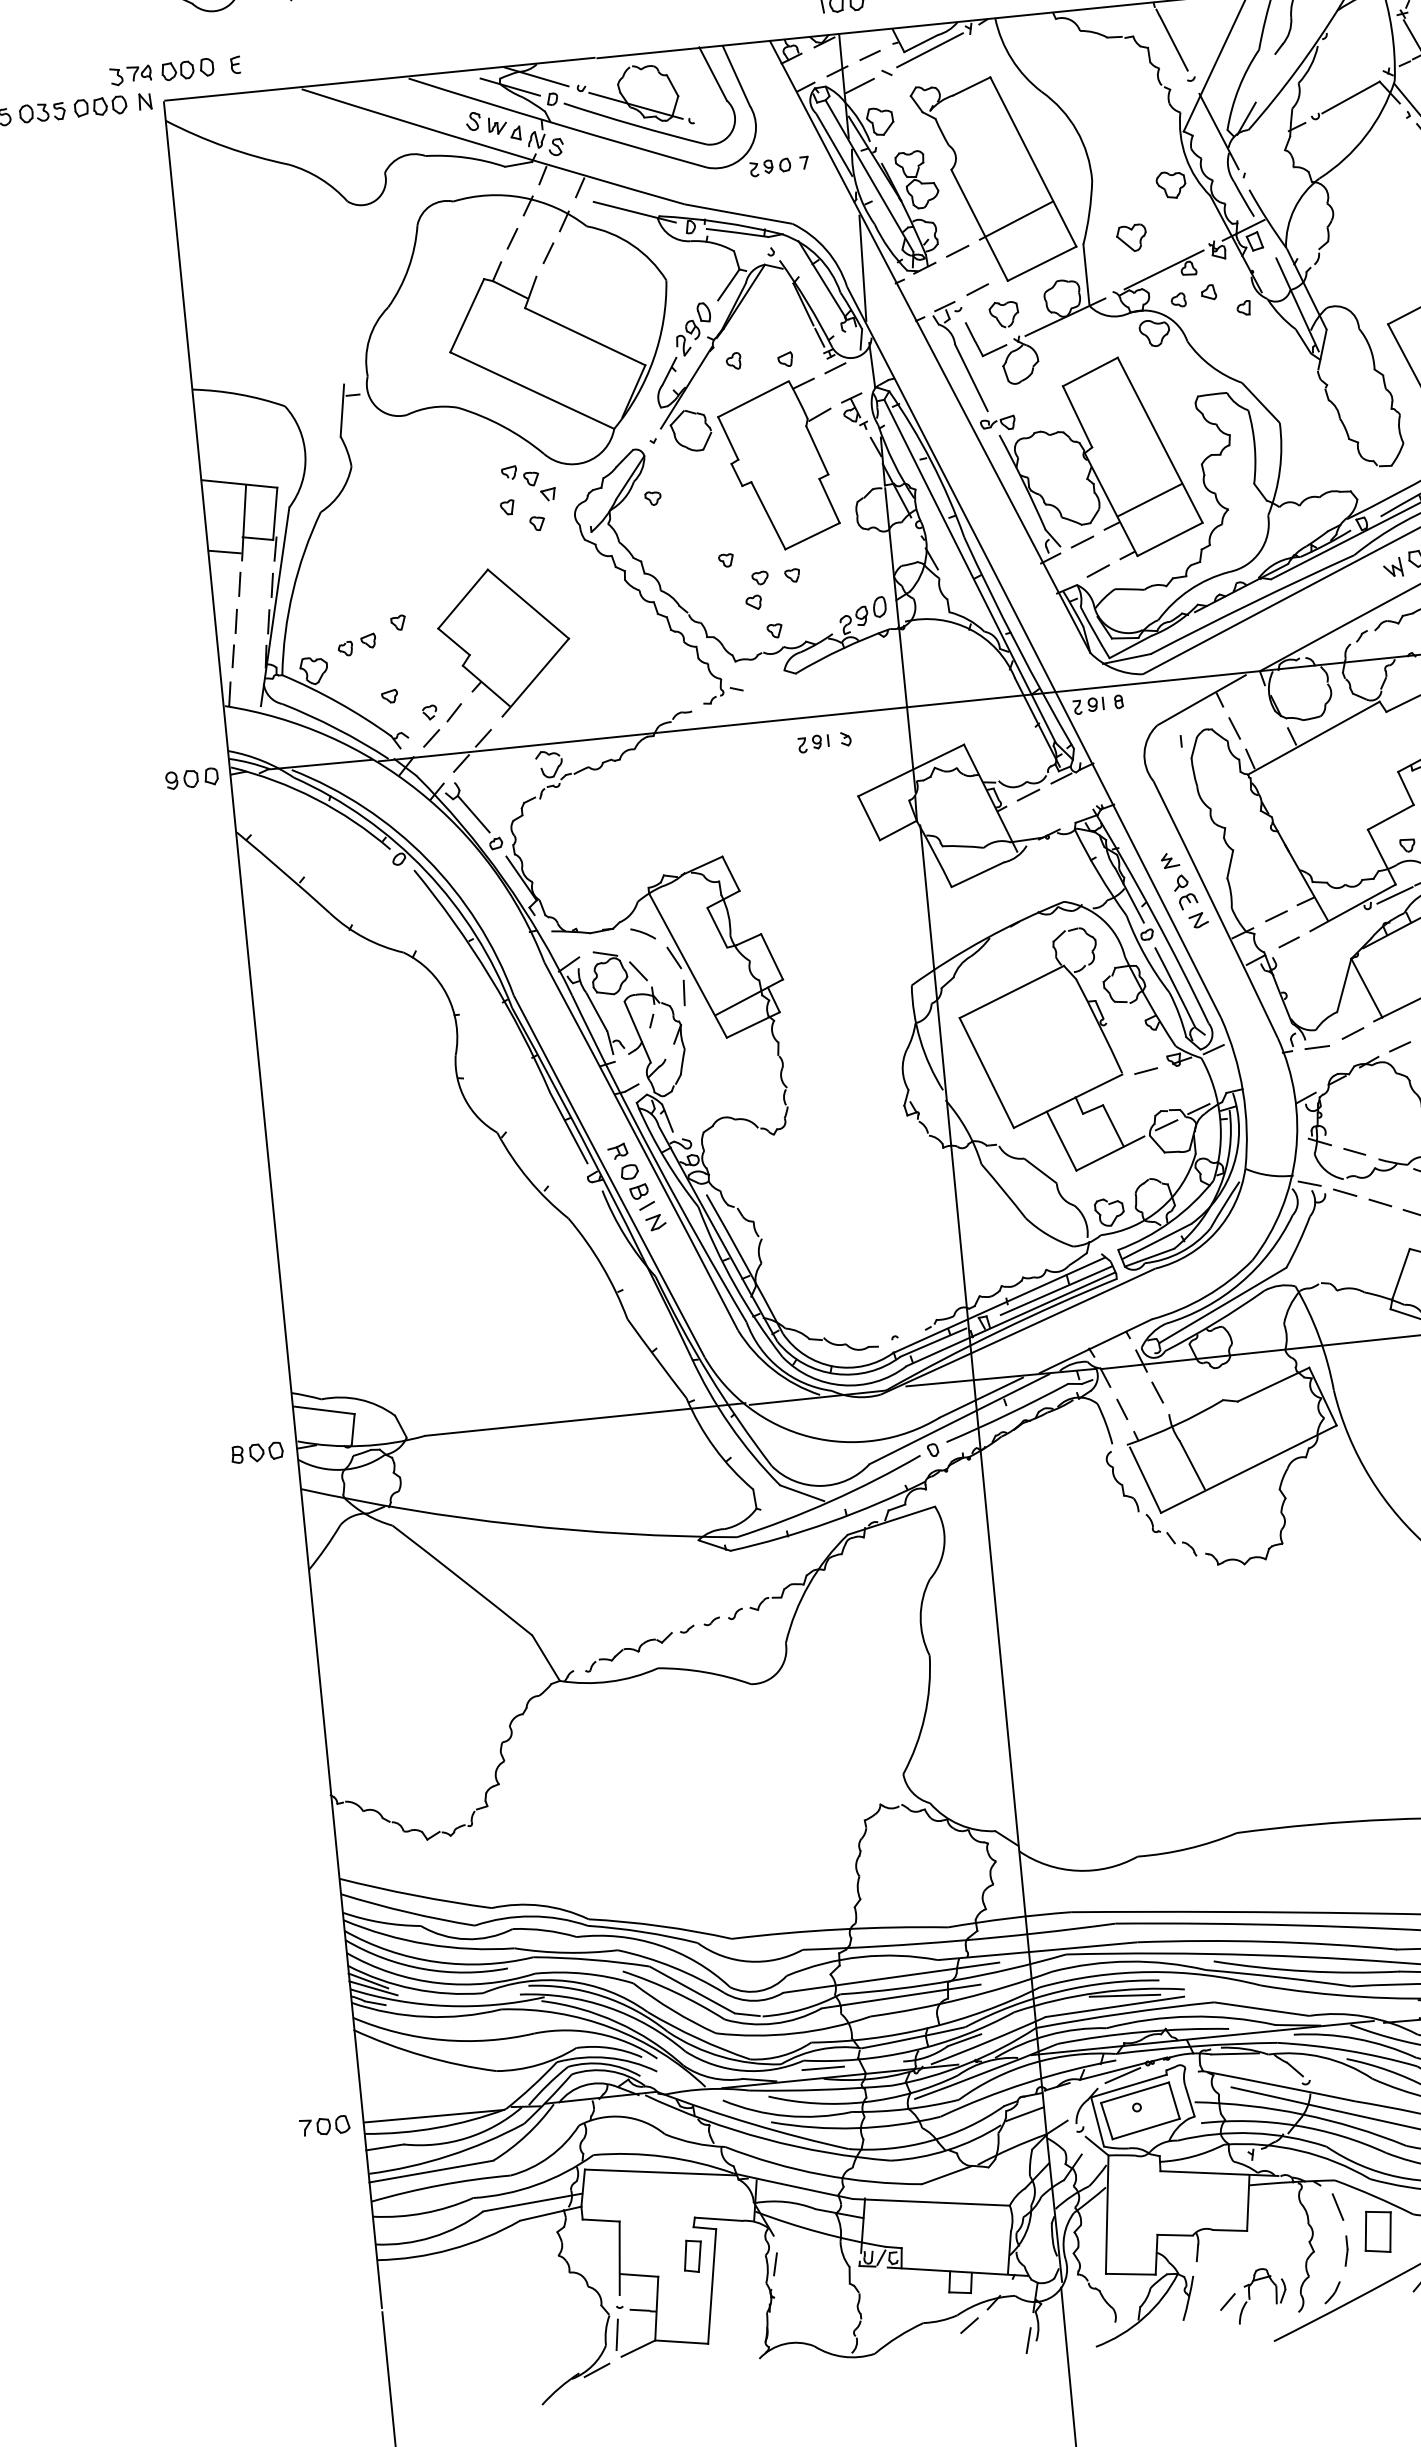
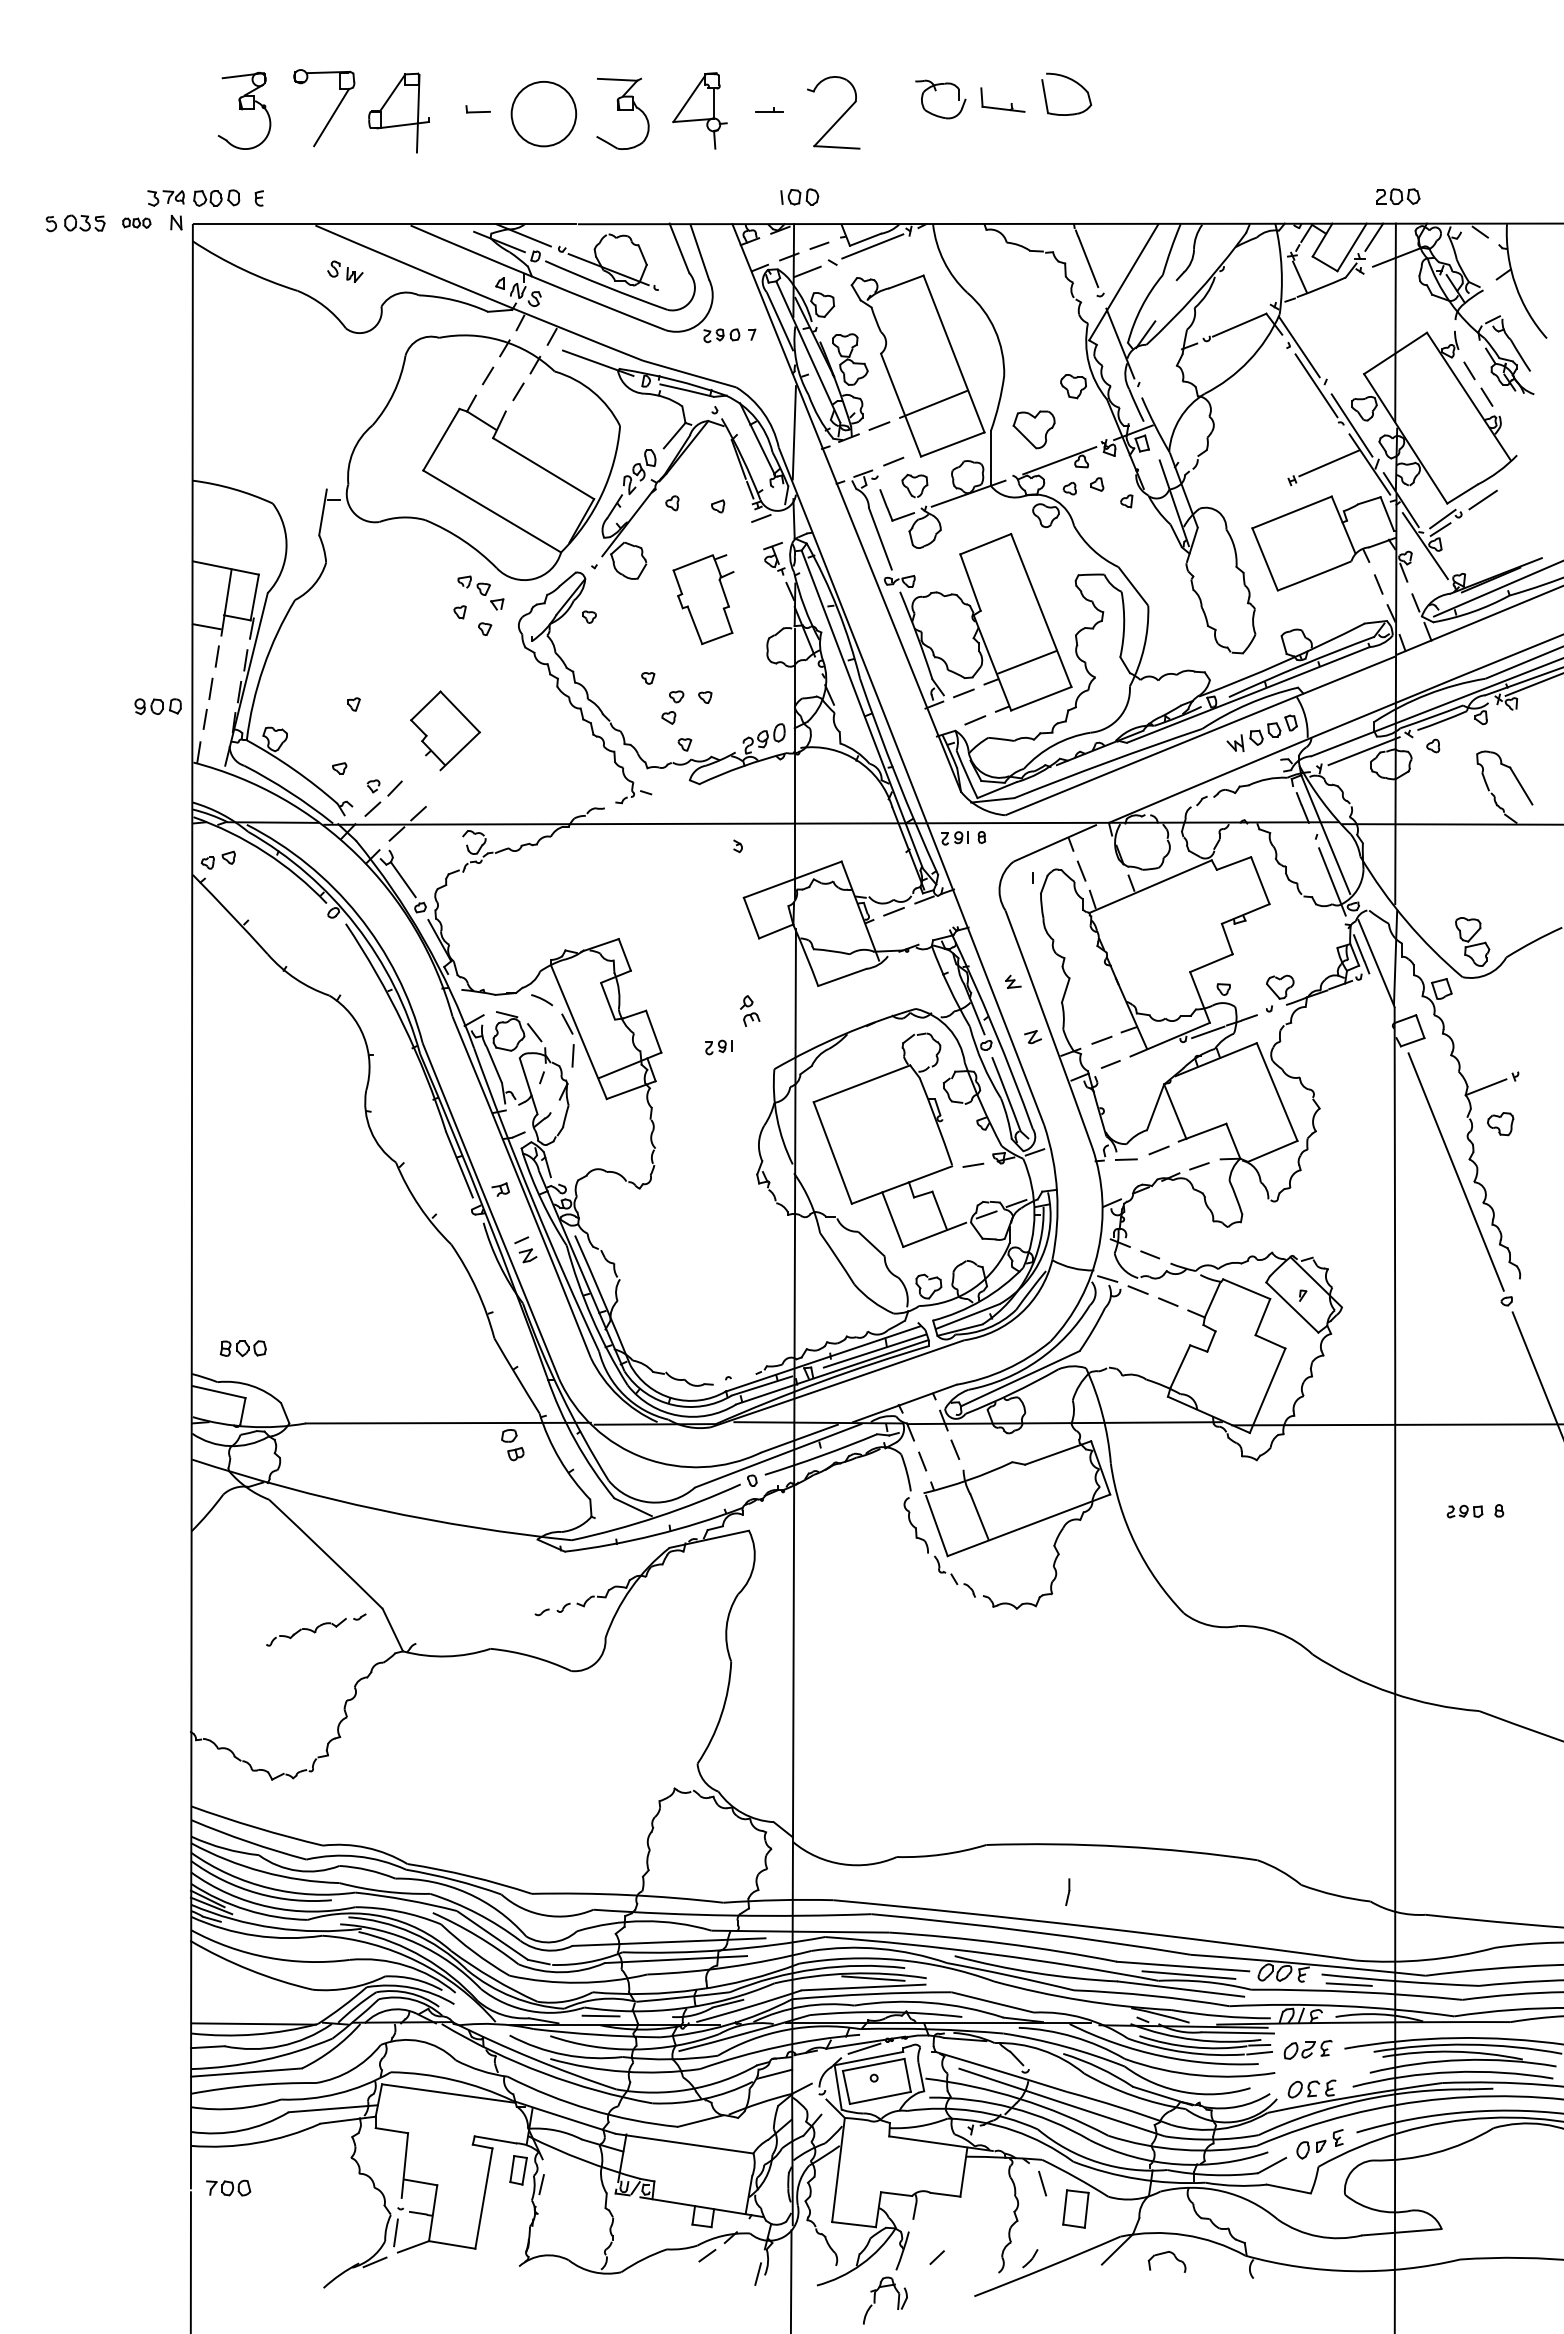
part: (100, 105) -> (136, 222), size x0.6
part: (486, 122) -> (345, 271), moved
part: (1131, 237) -> (1033, 429), size x1.6
part: (779, 465) -> (703, 599), size x0.6
part: (504, 641) -> (445, 730), size x0.6
part: (356, 644) -> (217, 859), moved
part: (812, 743) -> (718, 1047), moved
part: (191, 778) -> (157, 706), moved
part: (1186, 891) -> (750, 1010), moved
part: (634, 1182) -> (512, 1445), moved
part: (256, 1452) -> (242, 1348), moved
part: (640, 1648) -> (316, 1629), moved
part: (324, 2125) -> (228, 2187), moved
line: (1346, 2250) -> (1068, 1891), moved
part: (692, 2256) -> (518, 2170), moved
part: (1250, 2296) -> (875, 2300), moved

